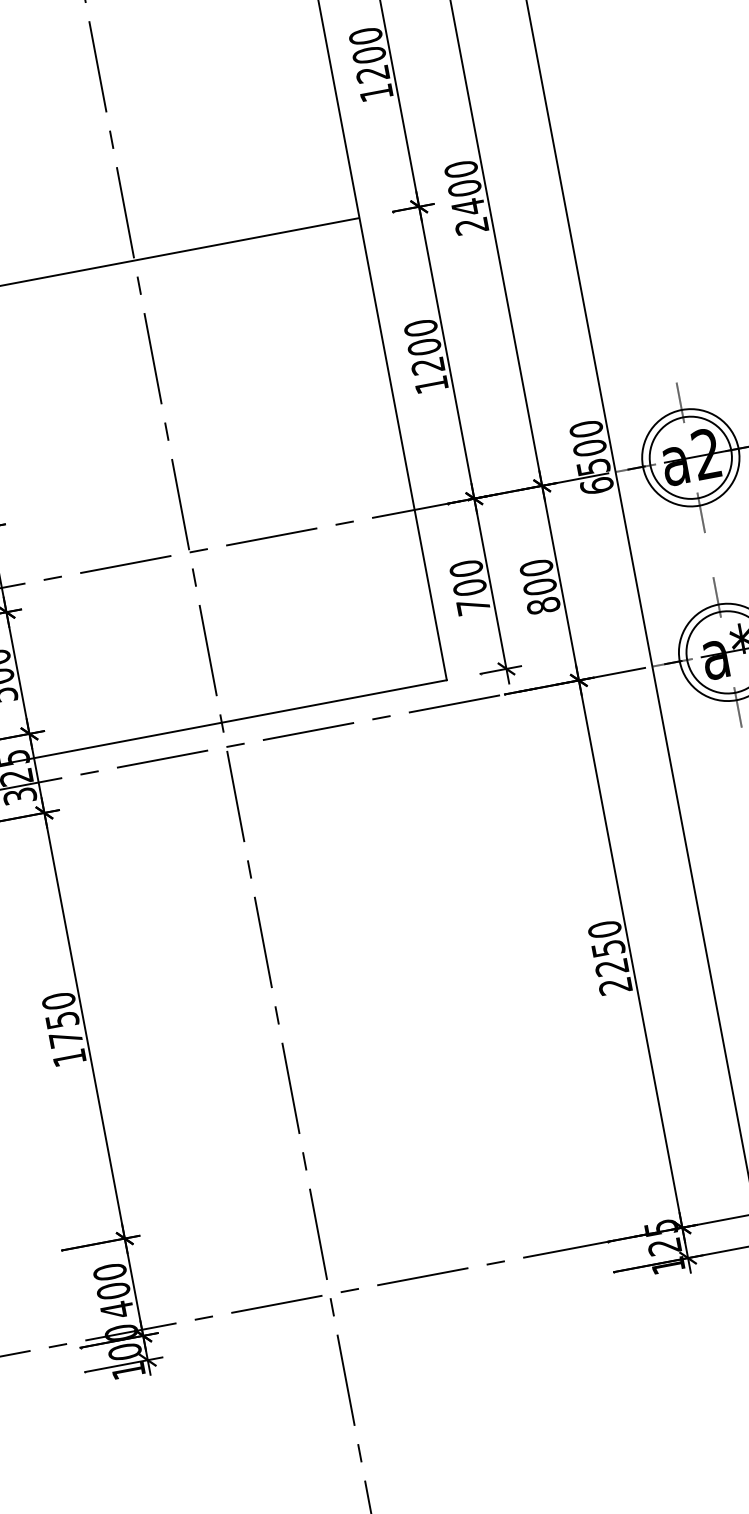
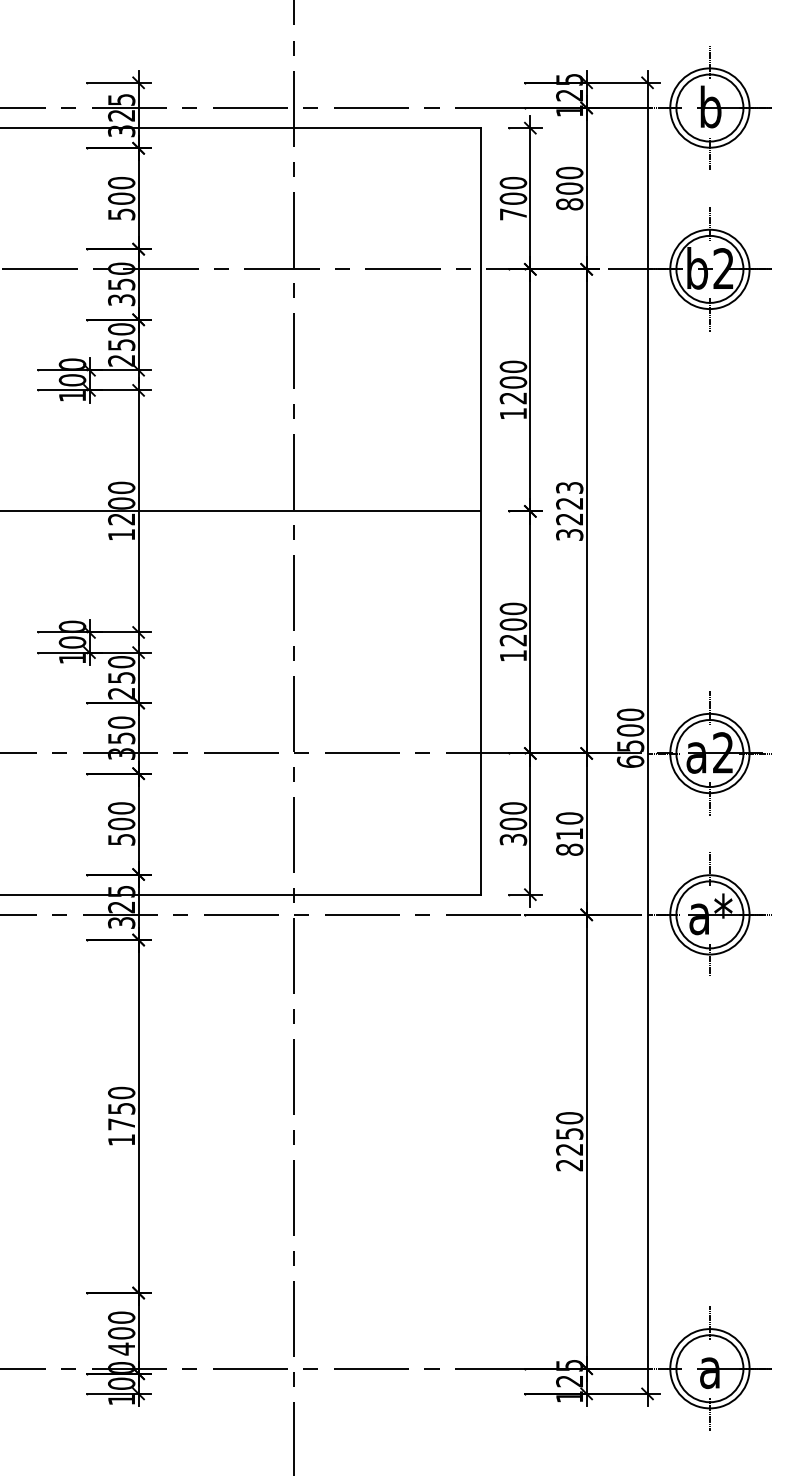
text: (466, 196) -> (569, 510), 2400 -> 3223
text: (539, 587) -> (569, 834), 800 -> 810
text: (473, 606) -> (513, 839), 700 -> 300

